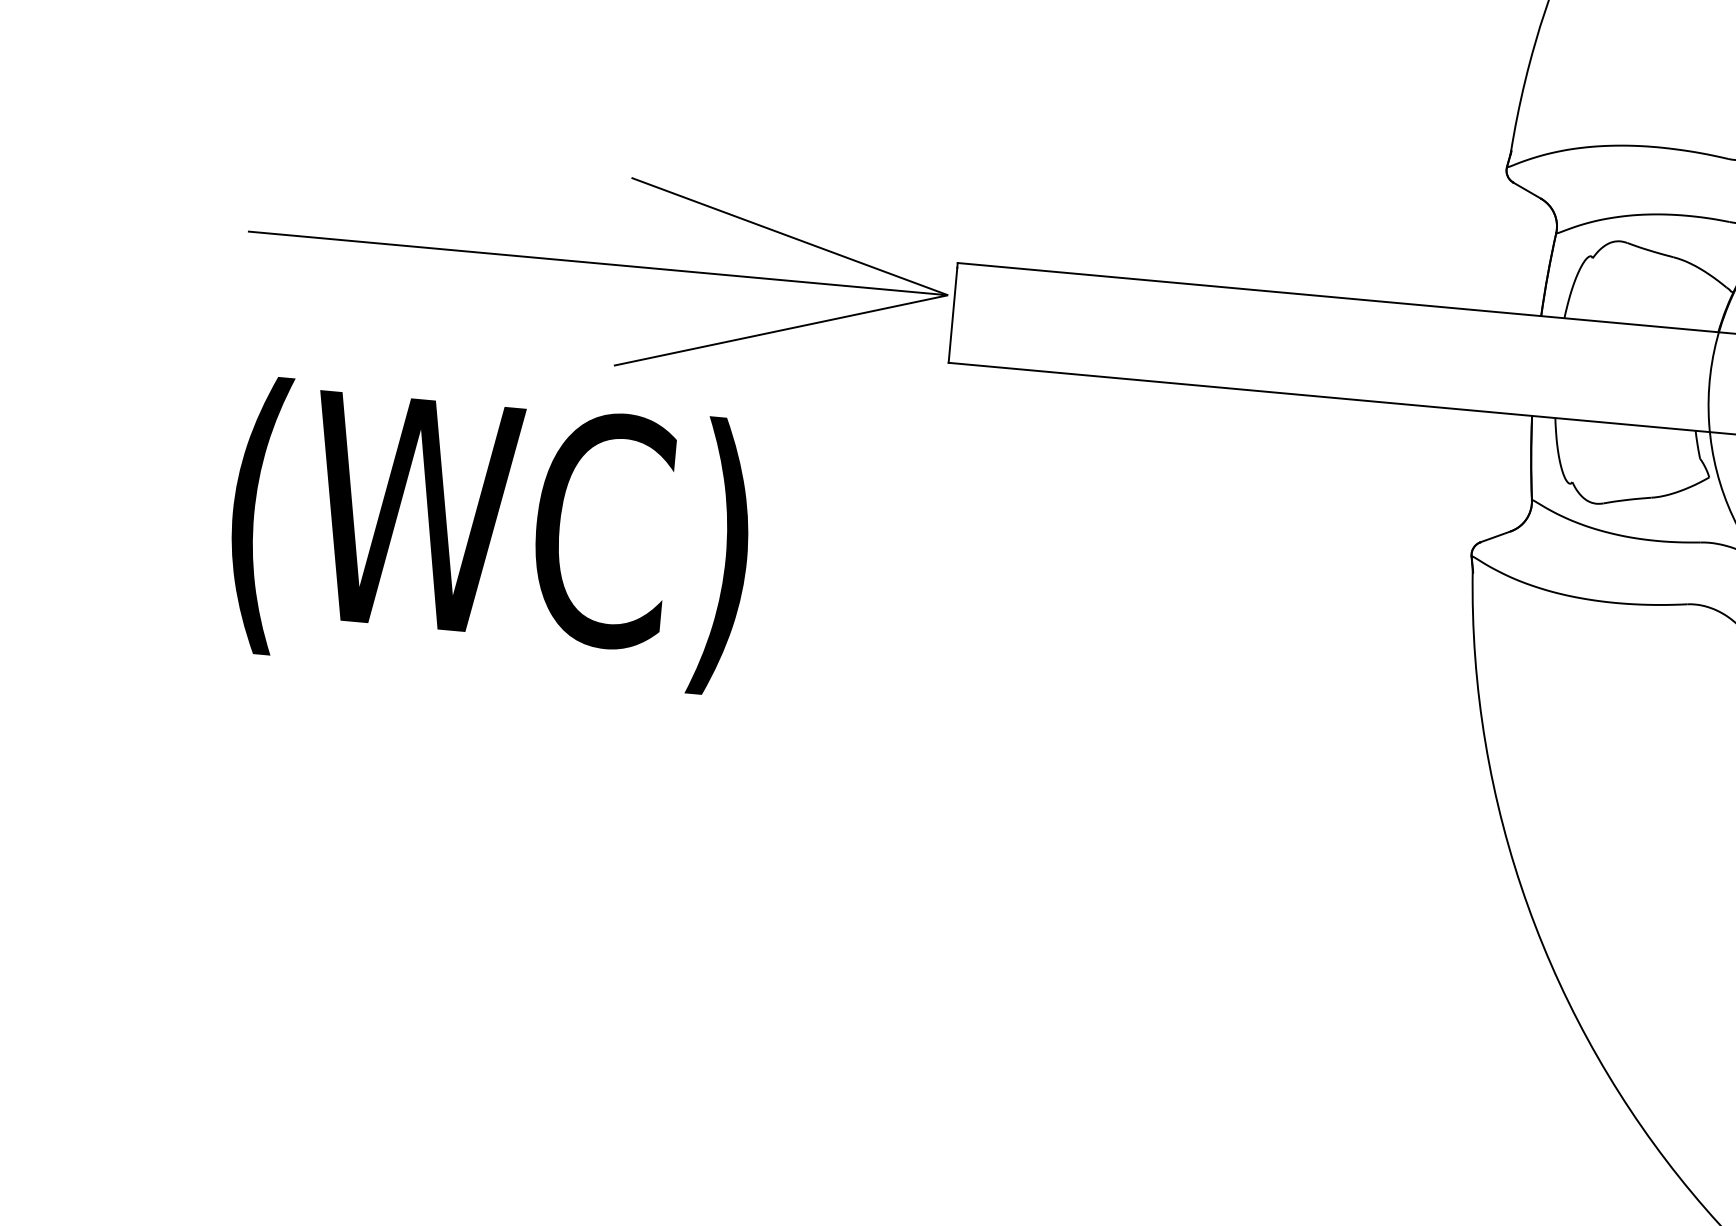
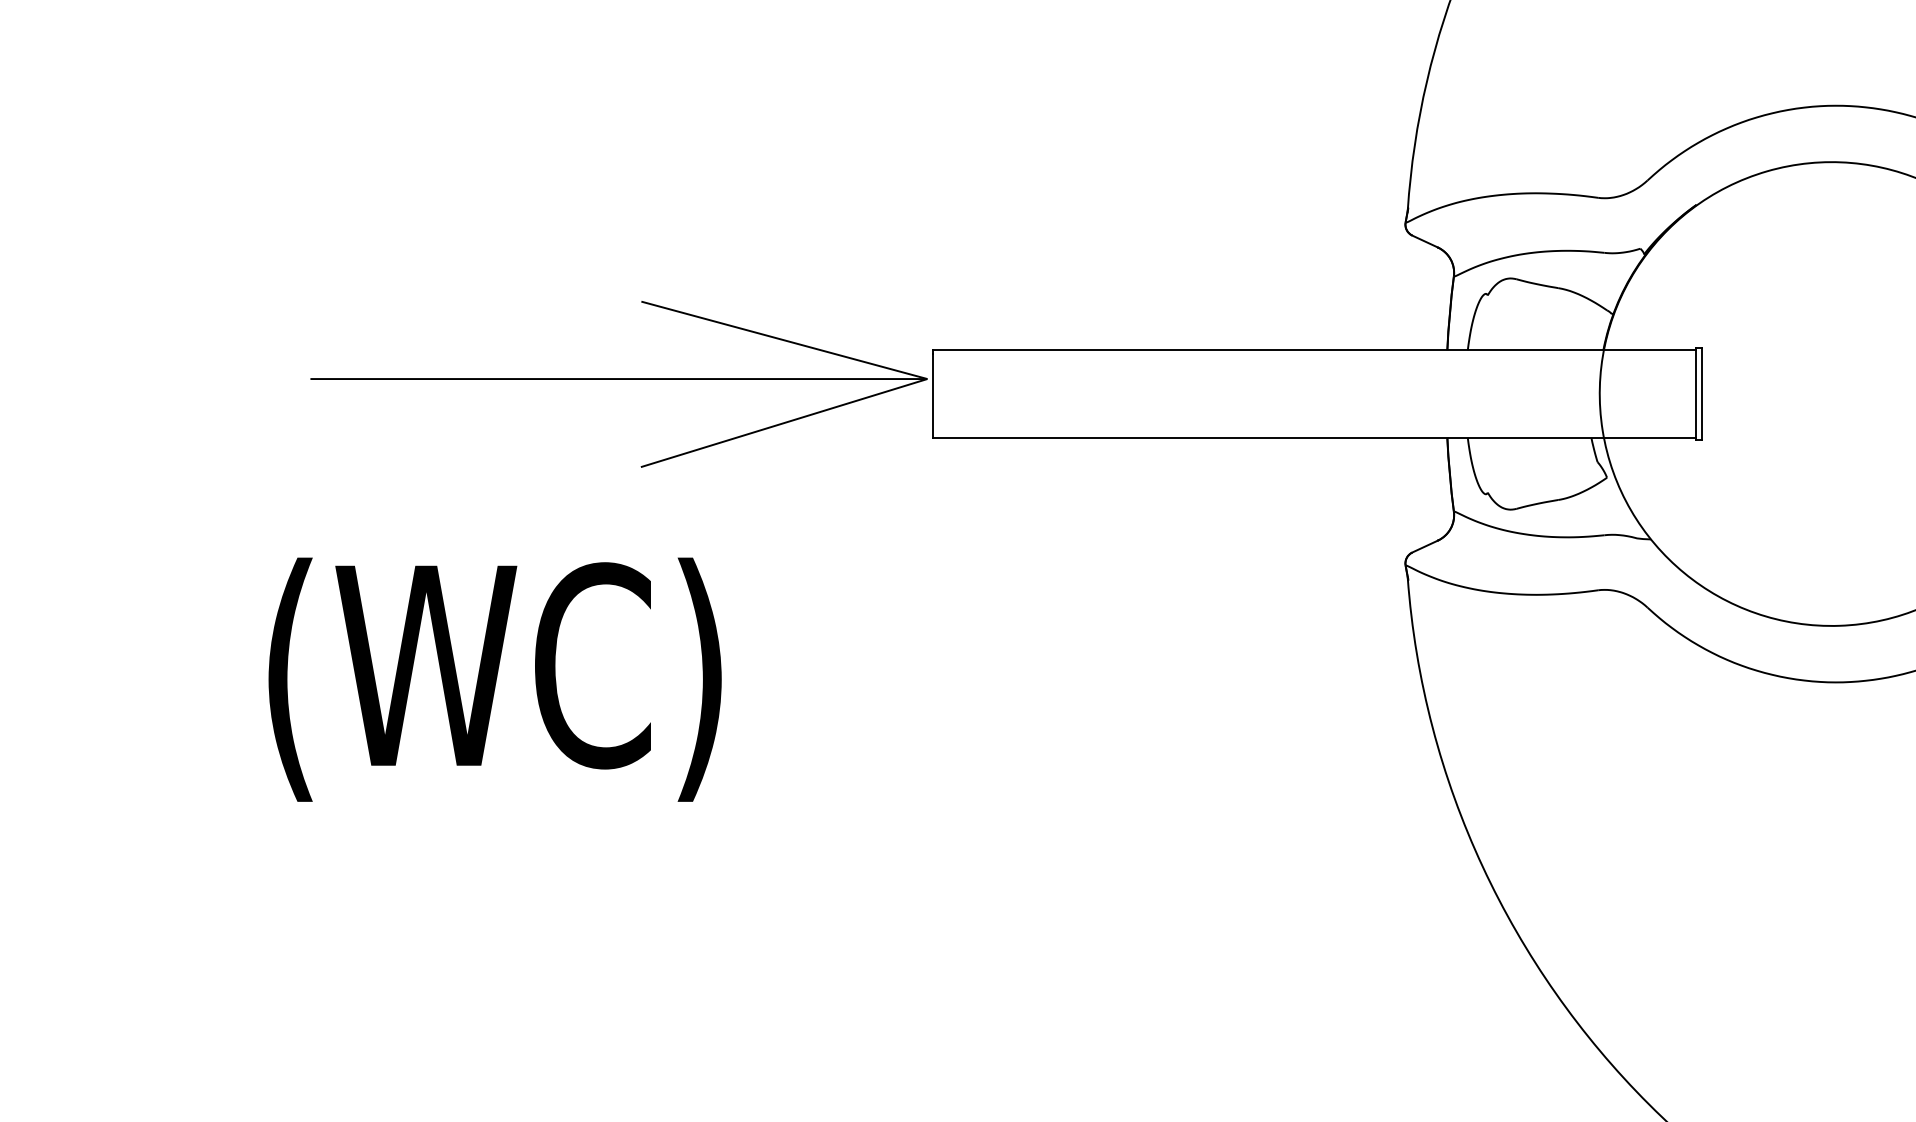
text: (489, 535) -> (494, 679), moved

